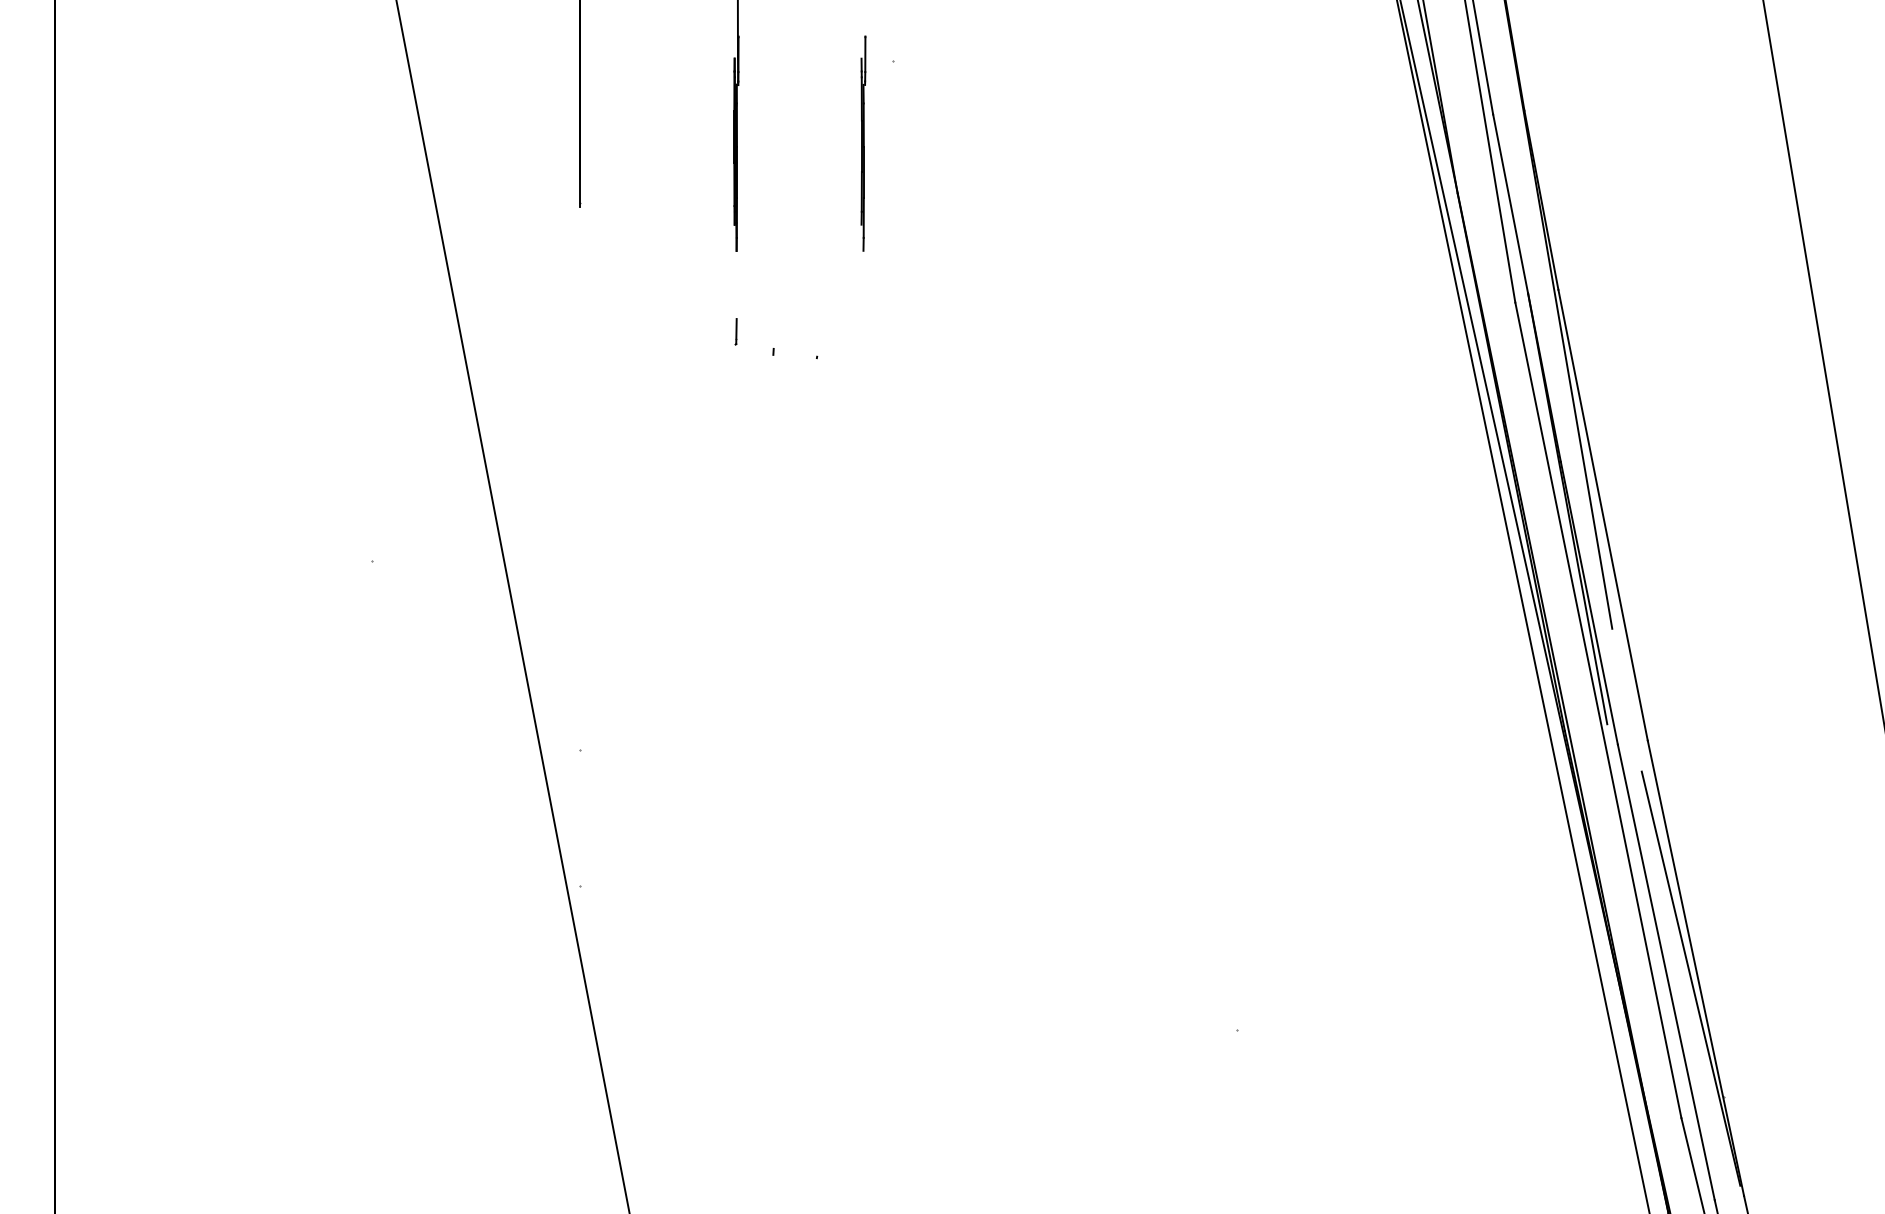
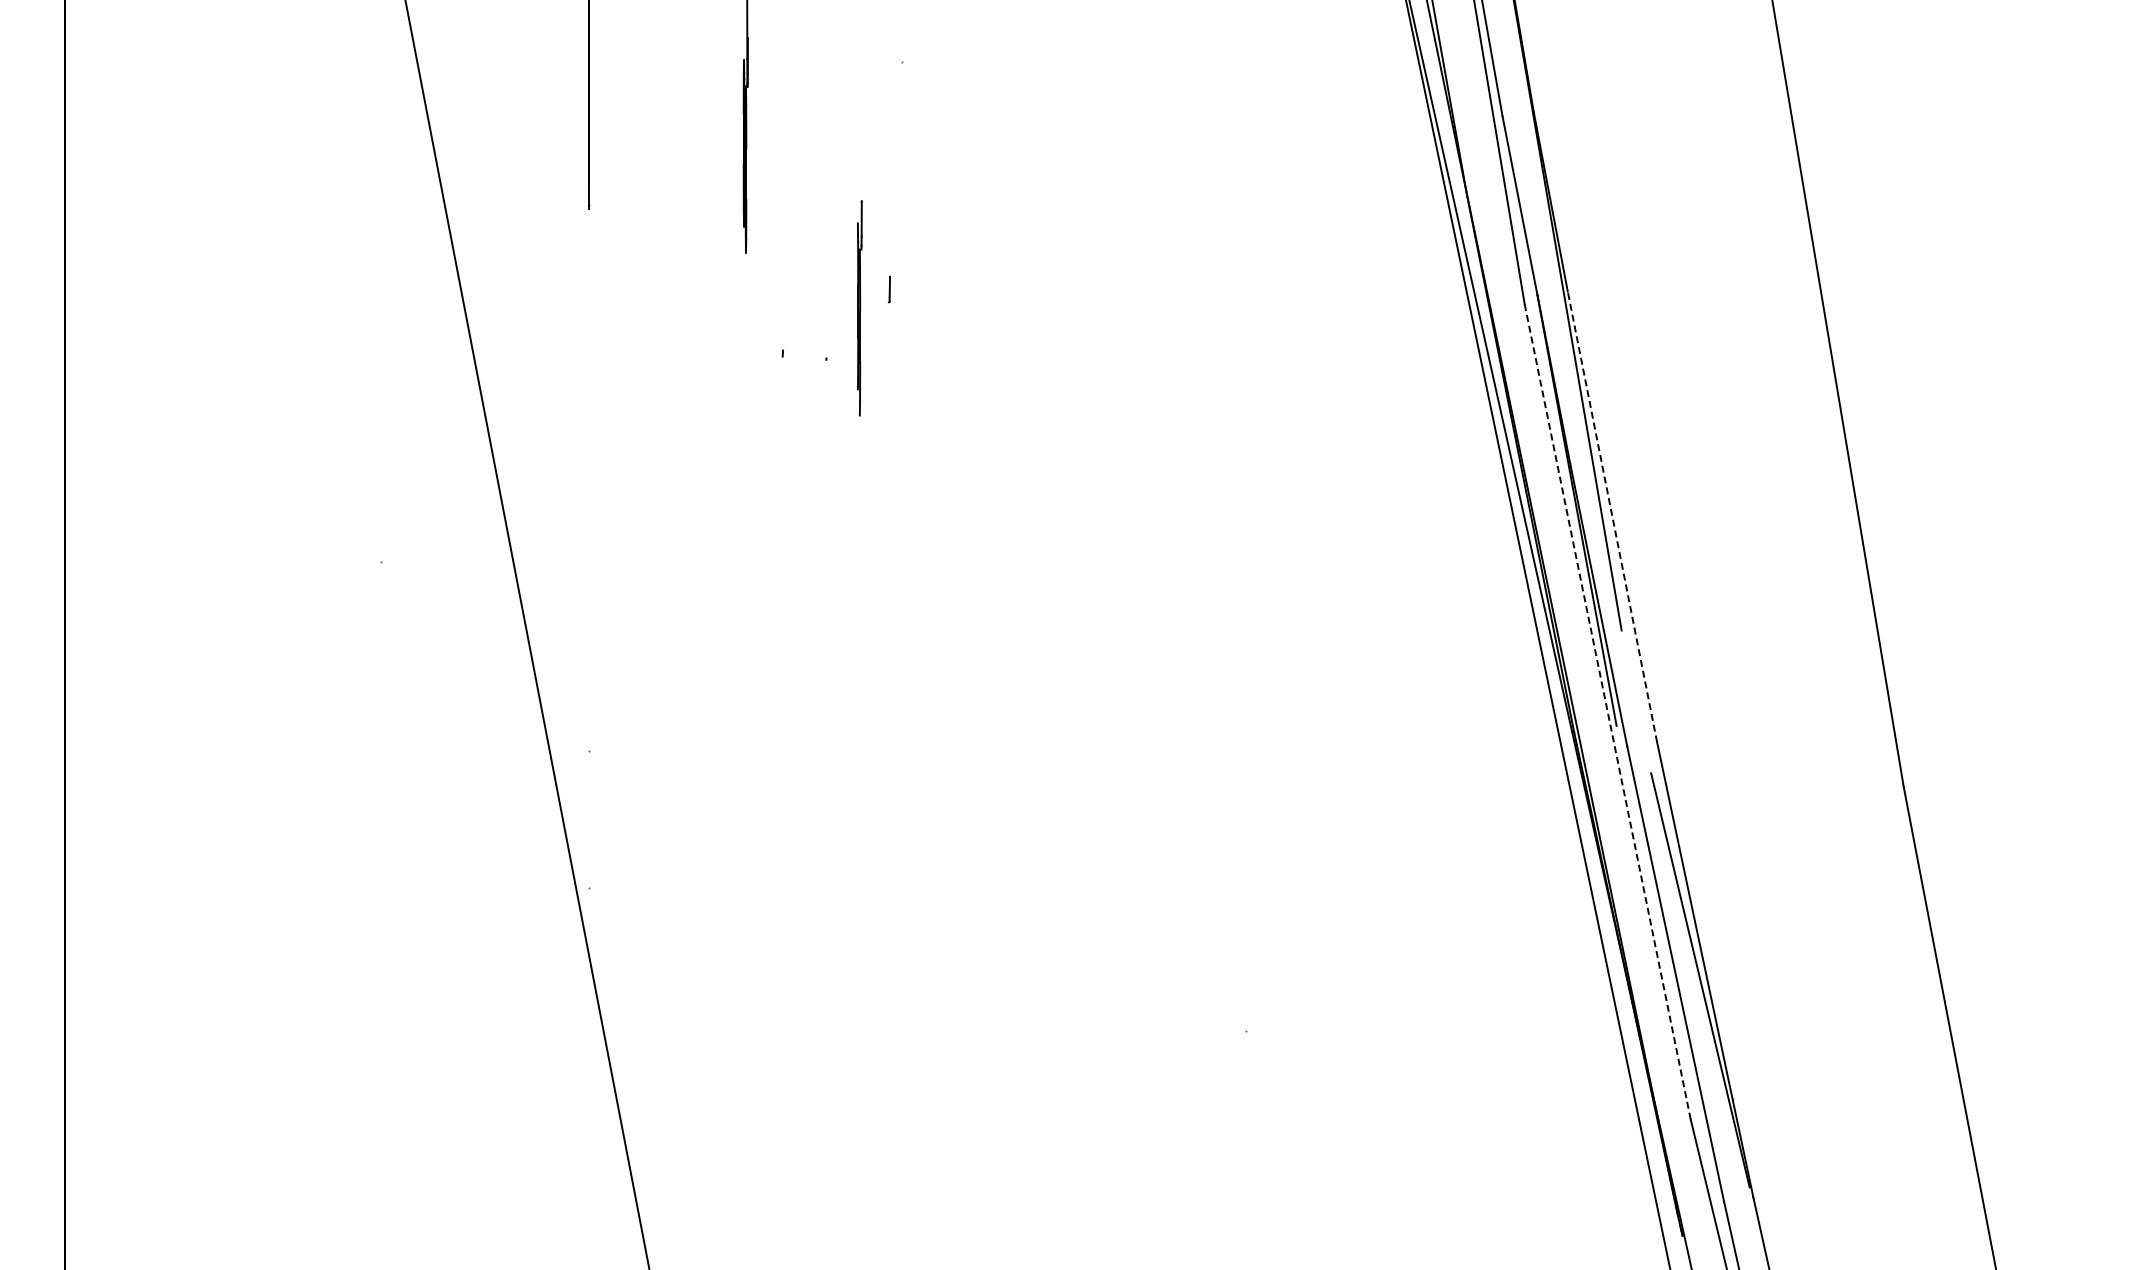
part: (863, 143) -> (859, 308), moved
line: (736, 331) -> (889, 289), moved
line: (1603, 514) -> (1612, 516), solid -> dashed
line: (1598, 710) -> (1607, 712), solid -> dashed

